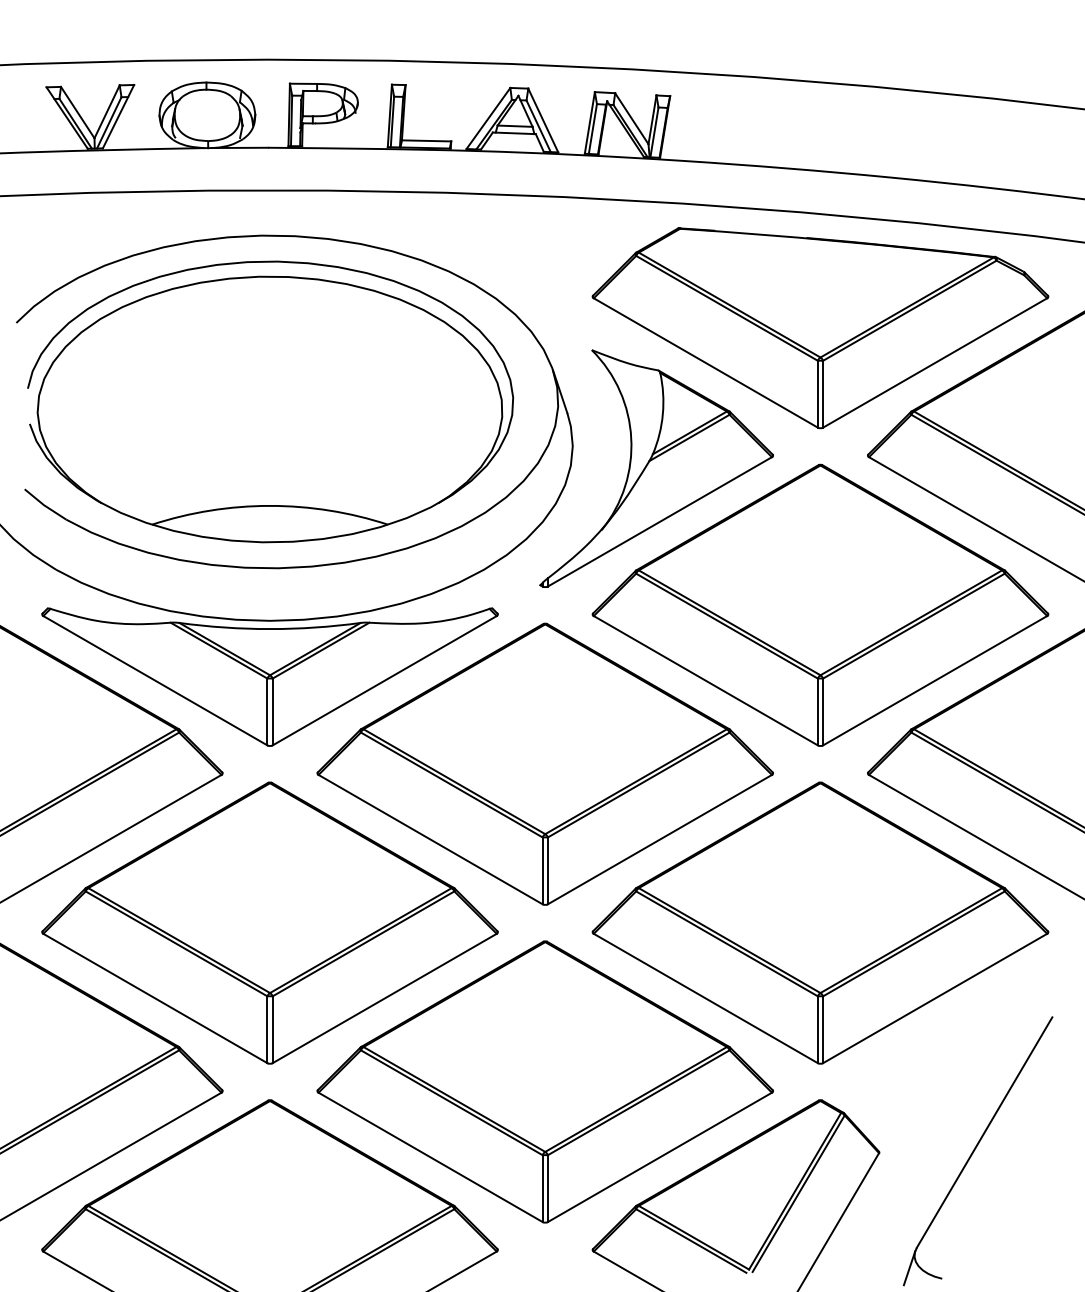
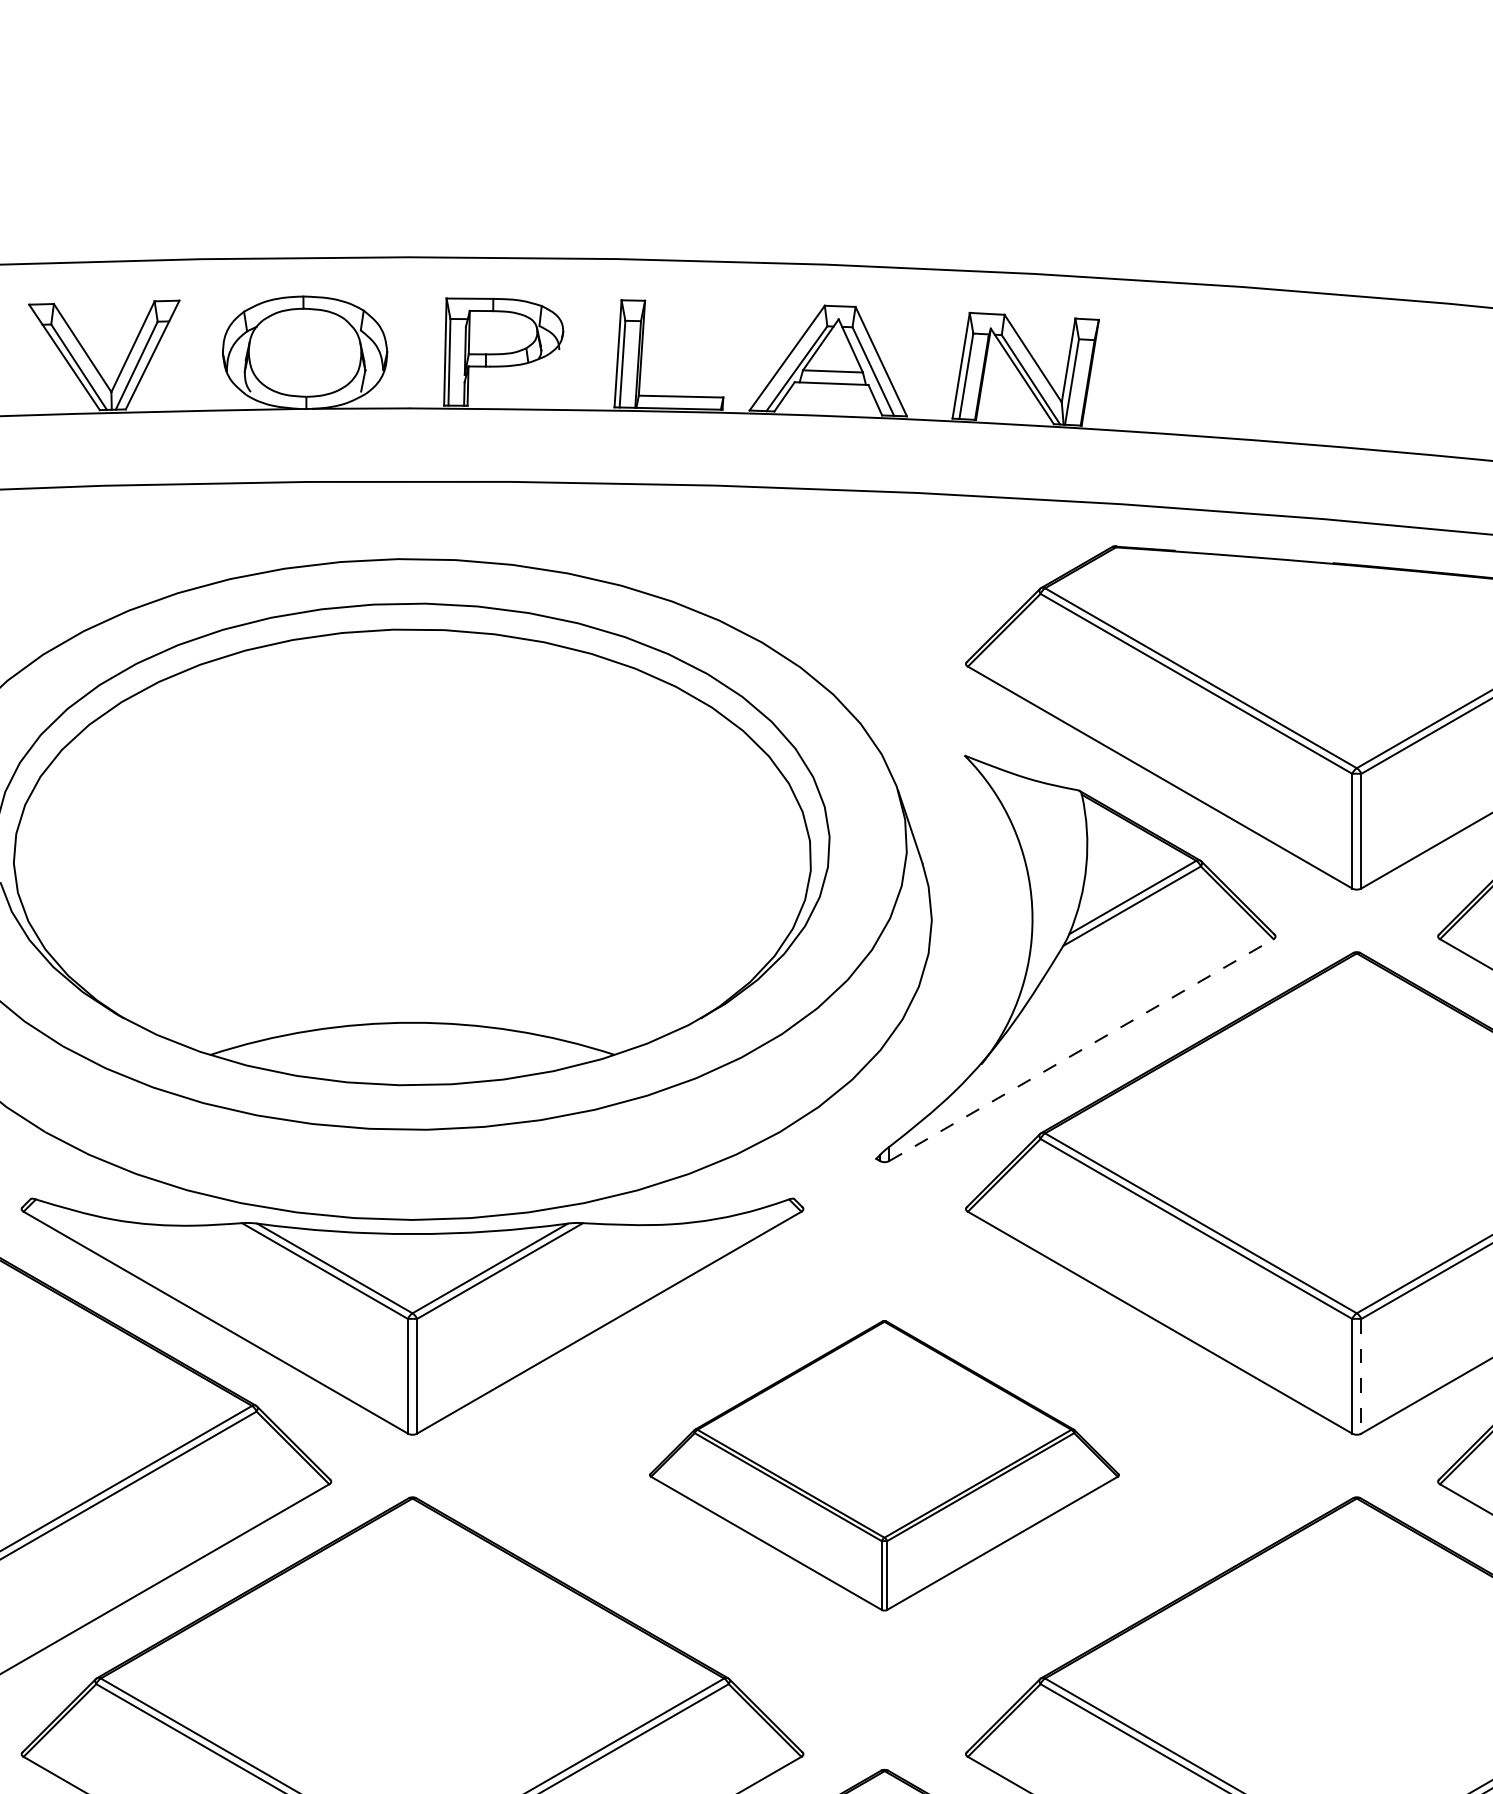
line: (660, 521) -> (1082, 1049), solid -> dashed
line: (823, 712) -> (1361, 1377), solid -> dashed
part: (544, 763) -> (883, 1464), size x0.6

